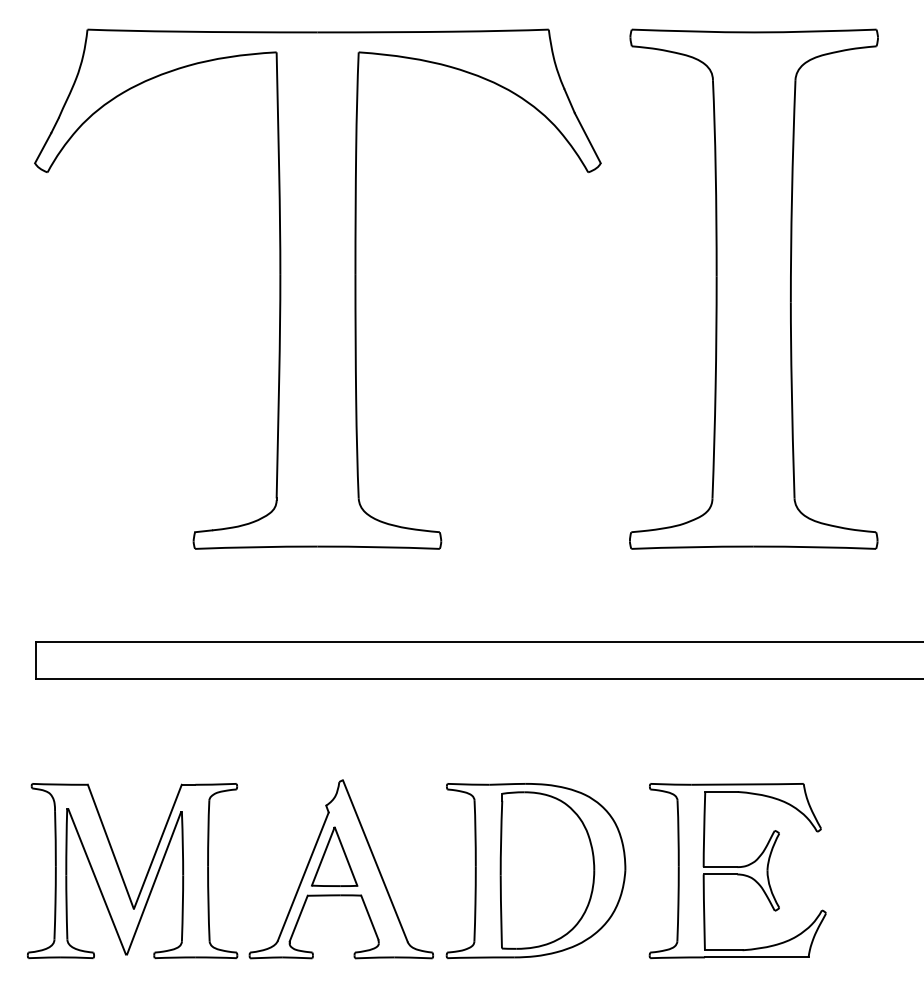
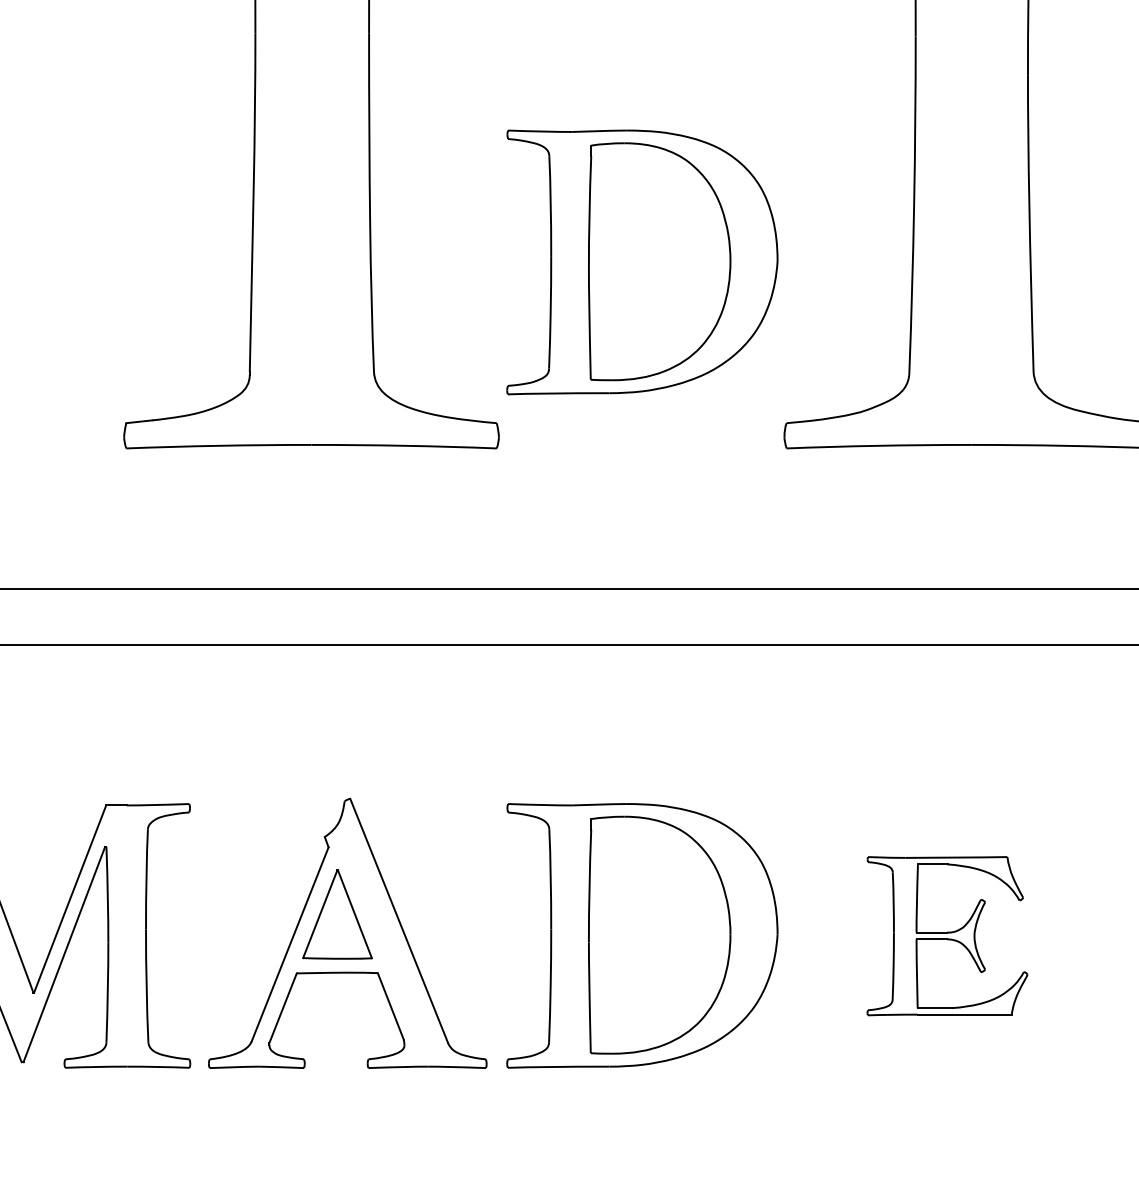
part: (535, 426) -> (641, 263), added
part: (737, 871) -> (947, 936), size x0.6

